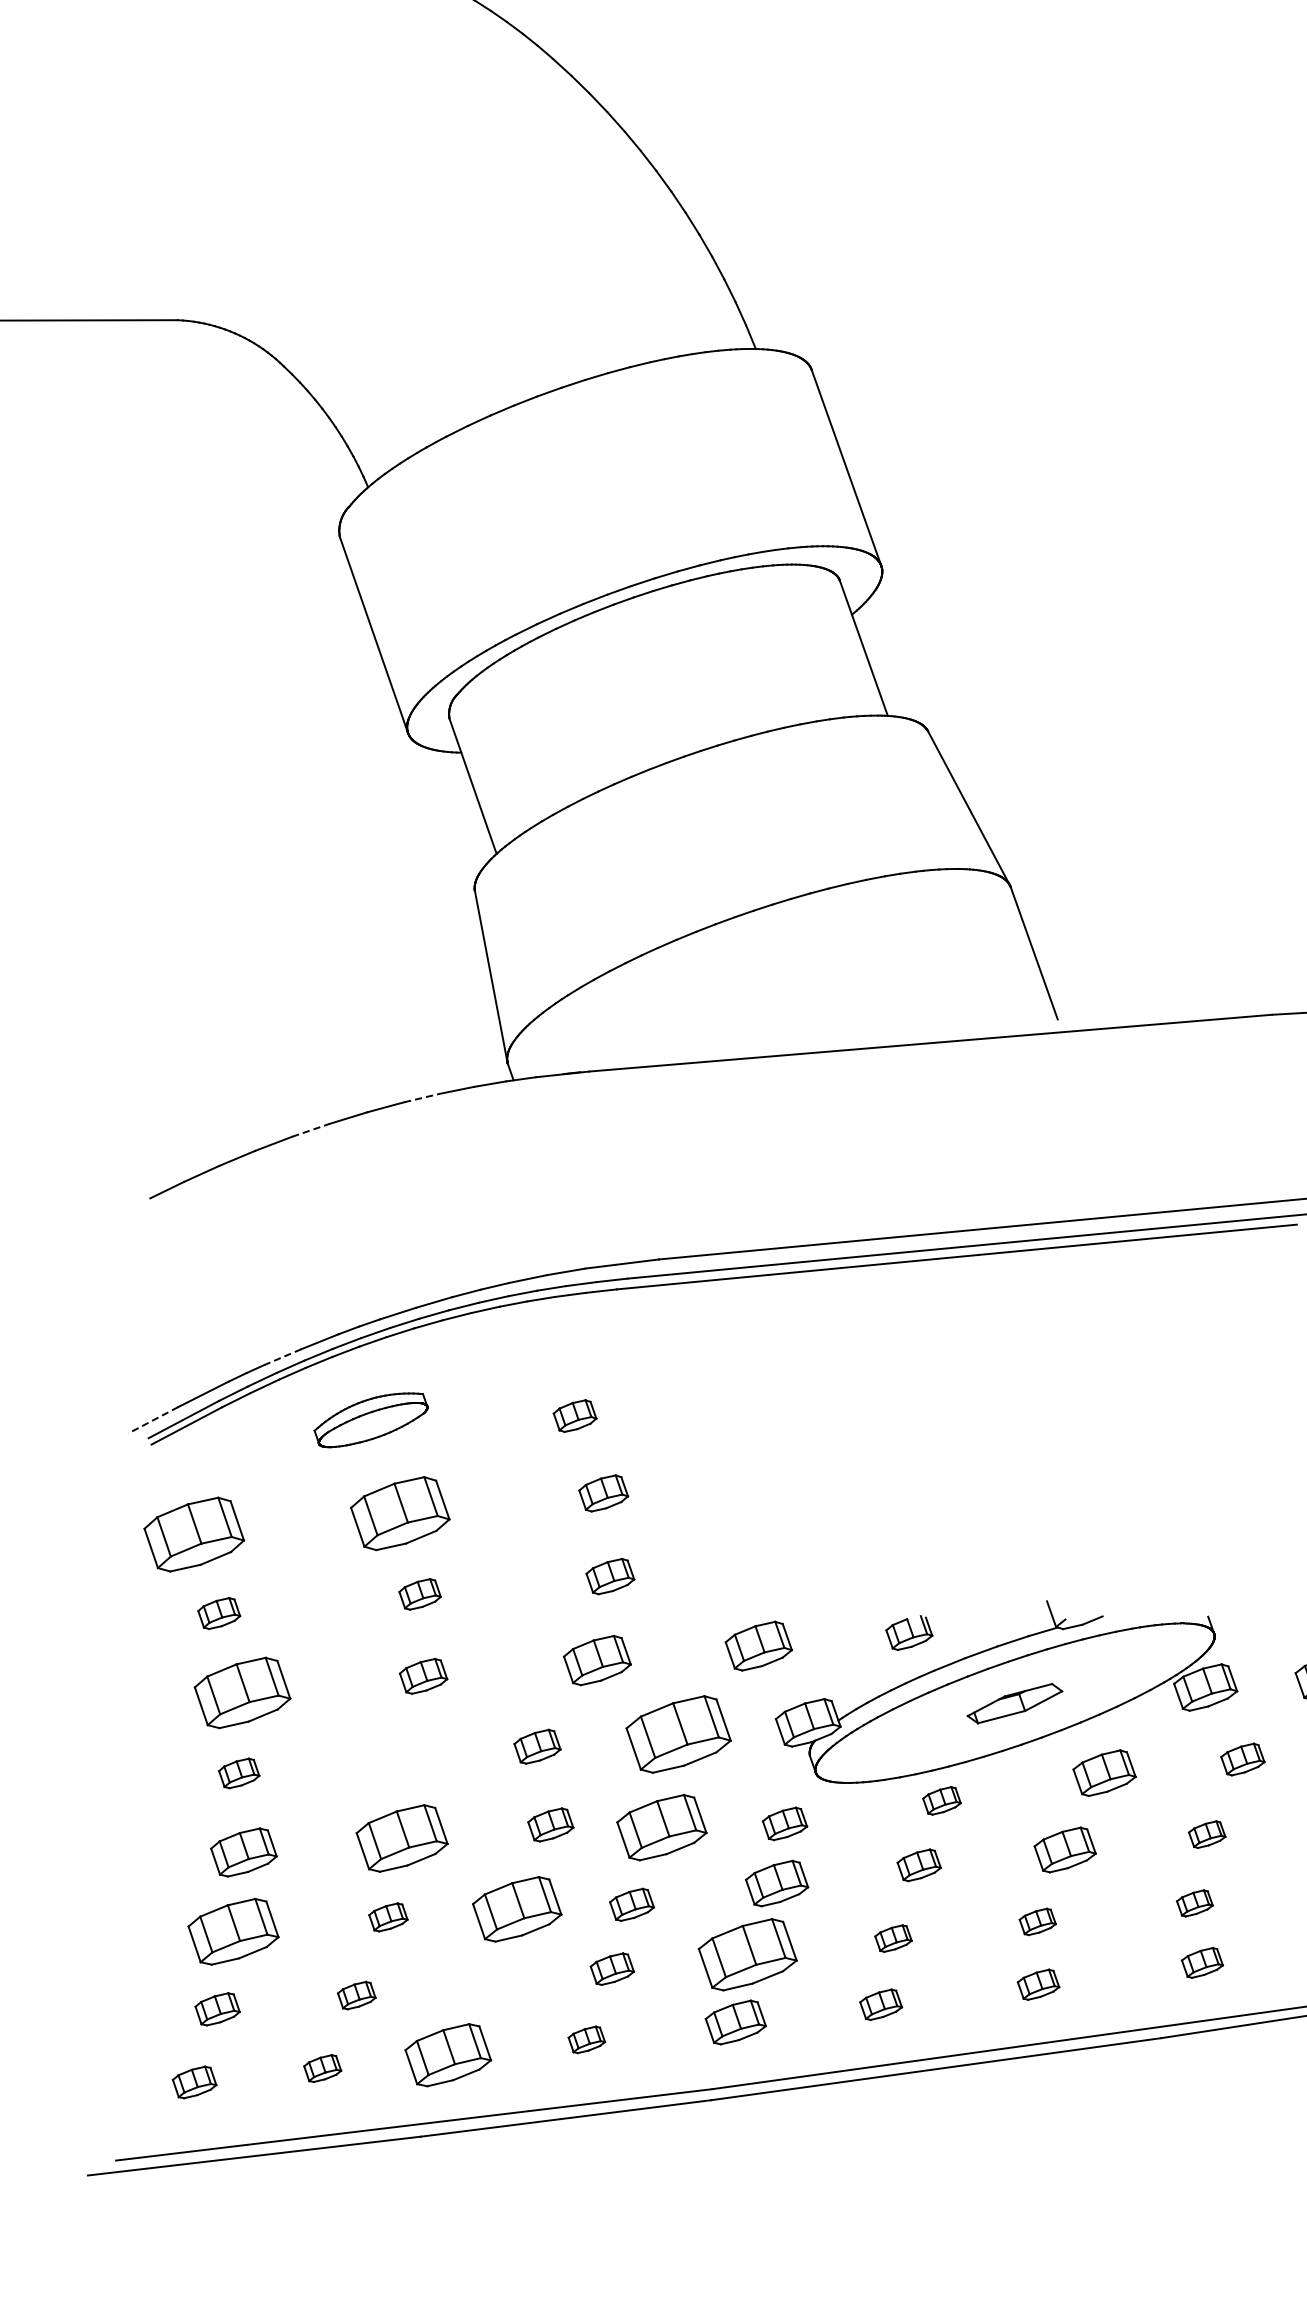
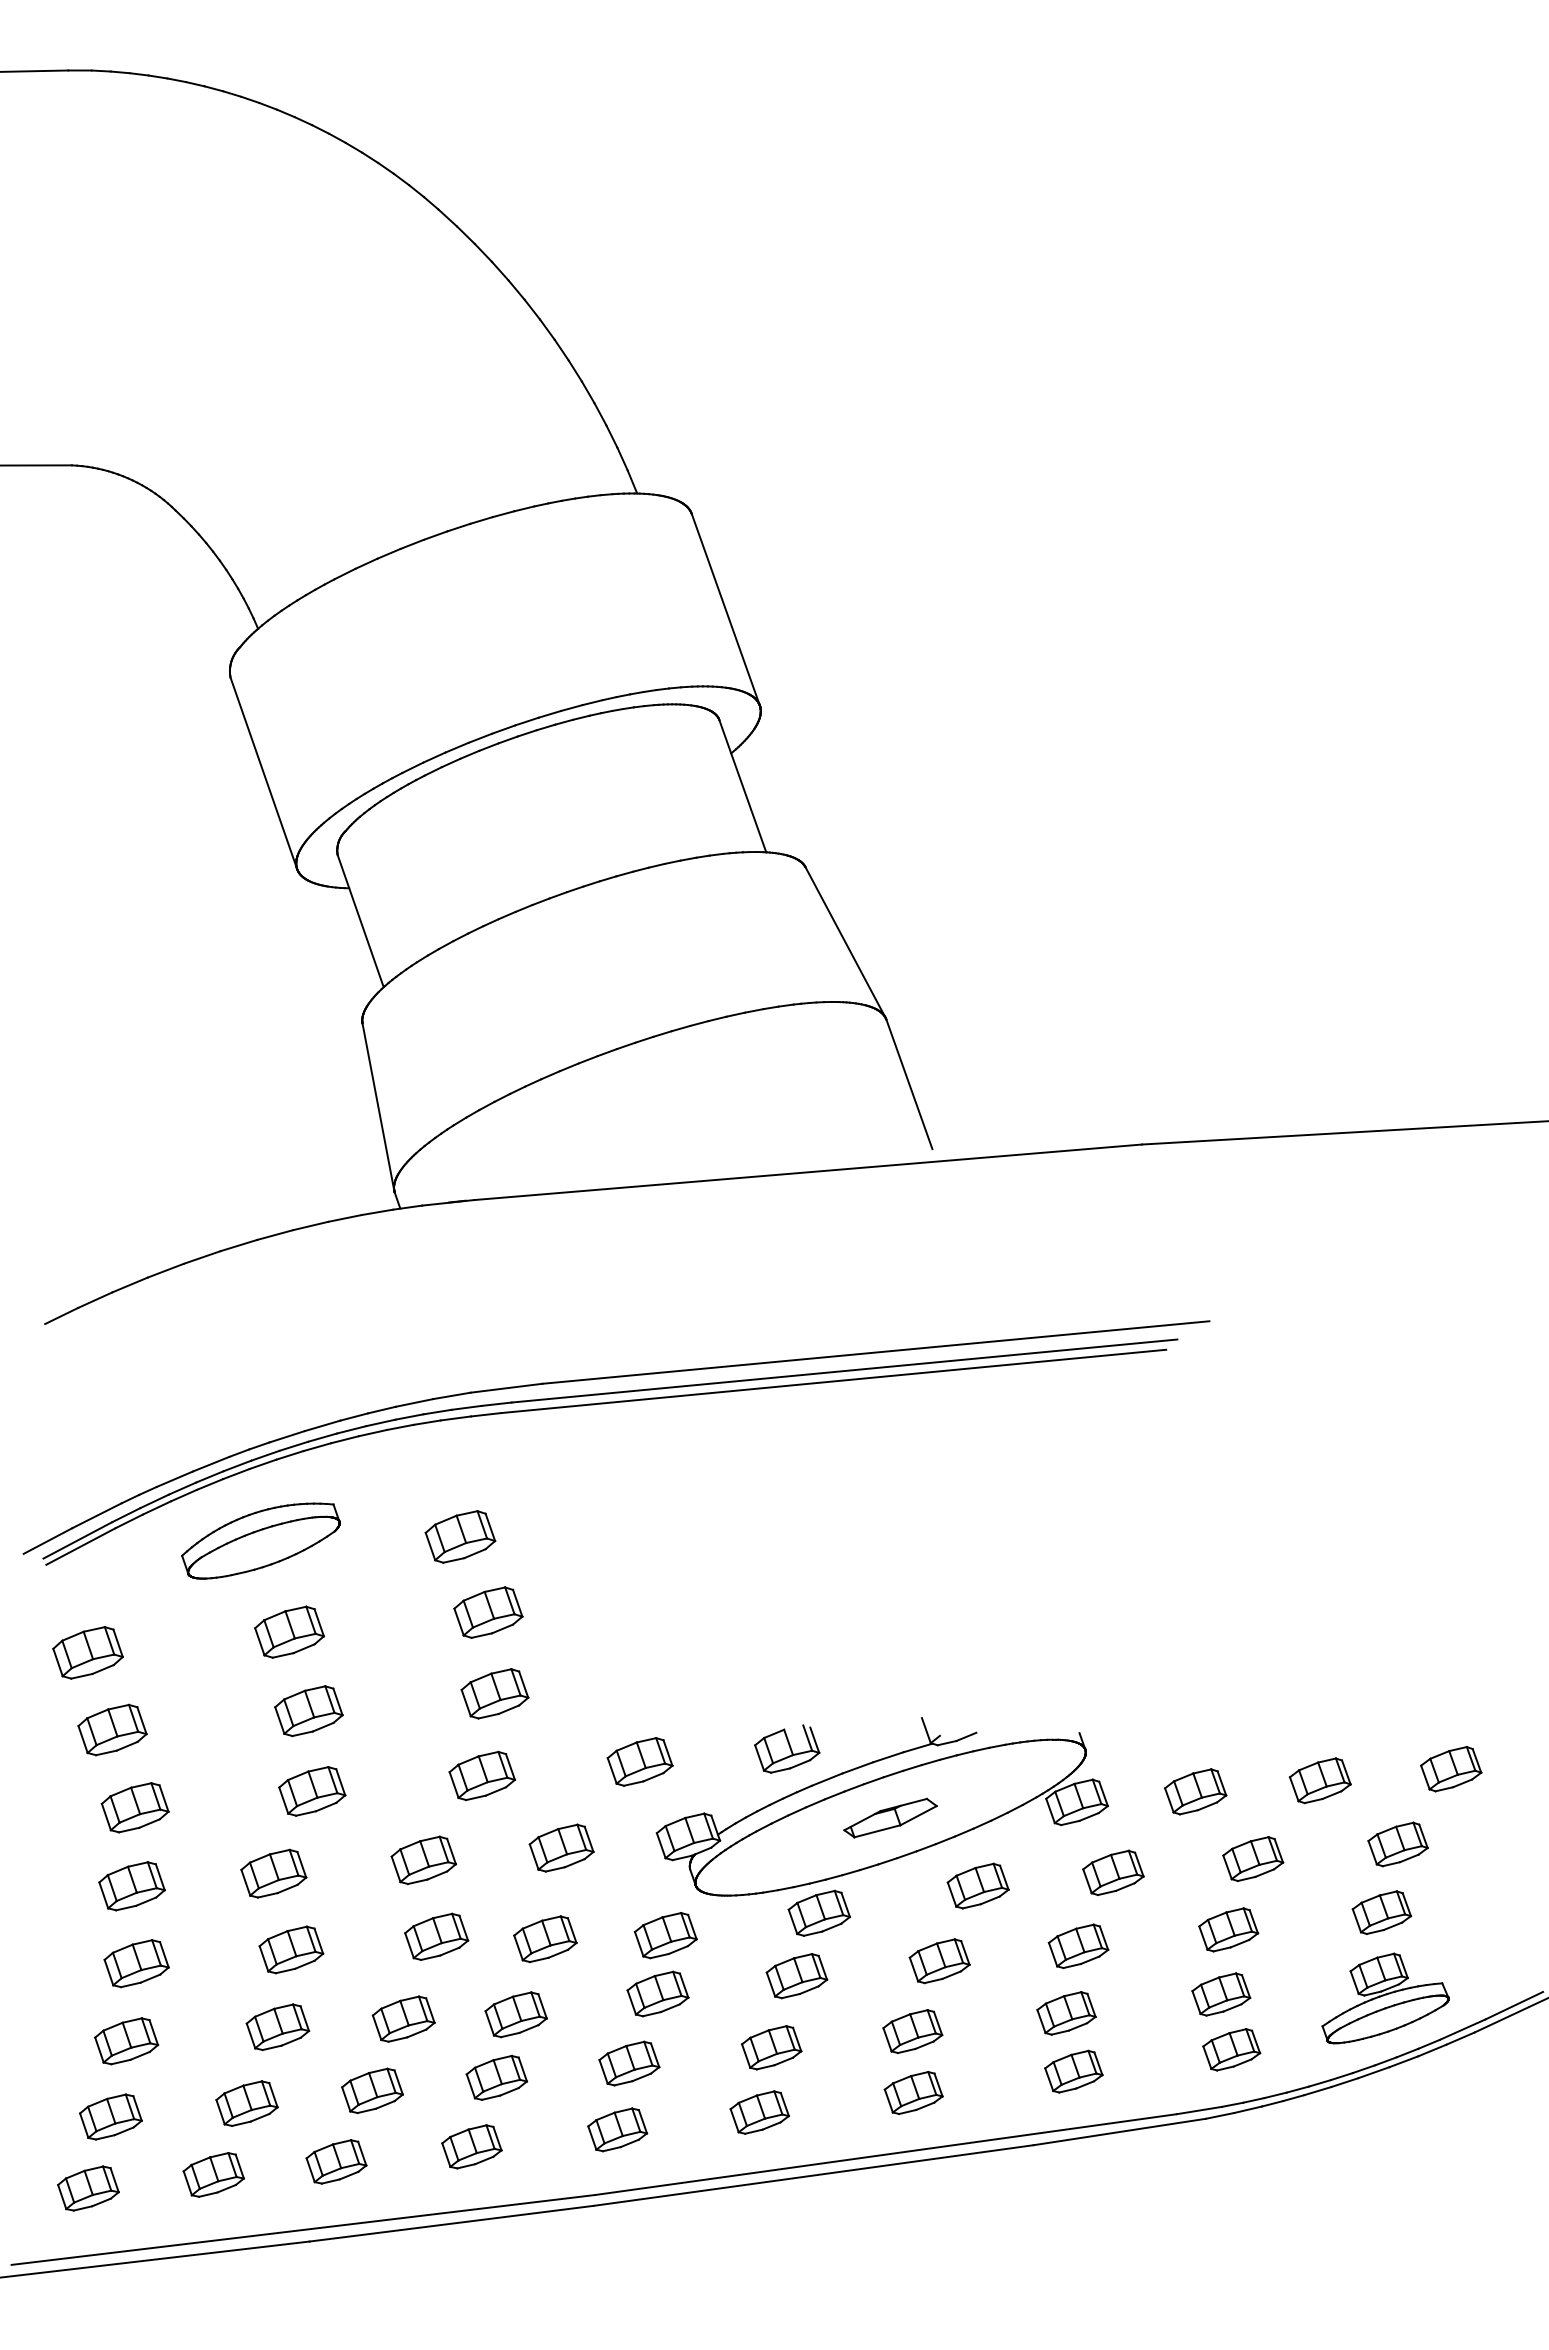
line: (422, 1097) -> (311, 1225), dashed -> solid
line: (311, 1130) -> (202, 1257), dashed -> solid
line: (282, 1357) -> (174, 1479), dashed -> solid
part: (575, 1415) -> (460, 1536), size x1.67
line: (153, 1419) -> (48, 1540), dashed -> solid
part: (370, 1419) -> (260, 1540), size x1.43
part: (603, 1493) -> (488, 1612), size x1.43
part: (400, 1512) -> (289, 1631), size x0.71
part: (193, 1534) -> (87, 1652), size x0.71
part: (609, 1576) -> (494, 1693), size x1.43
part: (419, 1594) -> (308, 1711), size x1.67
part: (219, 1613) -> (112, 1729), size x1.67
part: (909, 1632) -> (787, 1748), size x1.43
part: (423, 1676) -> (312, 1791), size x1.43
part: (241, 1692) -> (134, 1807), size x0.71
part: (678, 1733) -> (561, 1847), size x0.62
part: (537, 1745) -> (423, 1859), size x1.43
part: (1242, 1759) -> (1113, 1872), size x1.43
part: (383, 1760) -> (273, 1873), added
part: (238, 1773) -> (131, 1886), size x1.67
part: (941, 1800) -> (818, 1912), size x1.67
part: (784, 1823) -> (665, 1935), size x1.43
part: (550, 1824) -> (436, 1936), size x1.43
part: (662, 1826) -> (545, 1938), size x0.71
part: (1207, 1833) -> (1078, 1945), size x1.67
part: (402, 1838) -> (291, 1949), size x0.71
part: (918, 1865) -> (796, 1976), size x1.43
part: (1194, 1903) -> (1066, 2013), size x1.67
part: (631, 1904) -> (515, 2014), size x1.43
part: (516, 1908) -> (403, 2018), size x0.71
part: (387, 1916) -> (277, 2026), size x1.67
part: (1037, 1921) -> (912, 2031), size x1.67
part: (233, 1932) -> (126, 2041), size x0.71
part: (893, 1938) -> (771, 2047), size x1.67
part: (747, 1954) -> (629, 2063), size x0.62
part: (1202, 1962) -> (1073, 2071), size x1.43
part: (611, 1968) -> (496, 2077), size x1.43
part: (485, 1982) -> (372, 2090), added
part: (1038, 1984) -> (913, 2092), size x1.43
part: (356, 1995) -> (246, 2103), size x1.67
part: (880, 2004) -> (759, 2112), size x1.43
part: (217, 2008) -> (110, 2116), size x1.43
part: (586, 2039) -> (471, 2146), size x1.67
part: (448, 2054) -> (336, 2161), size x0.71
part: (322, 2068) -> (213, 2174), size x1.67
part: (194, 2082) -> (88, 2188), size x1.43

